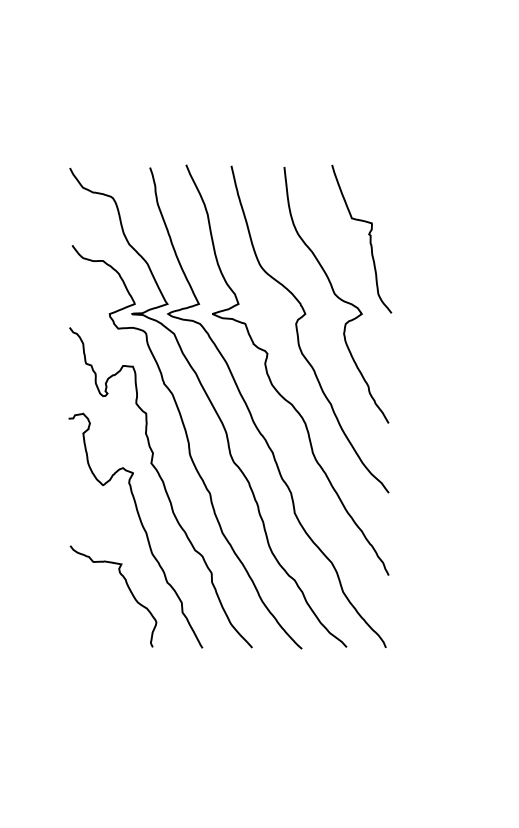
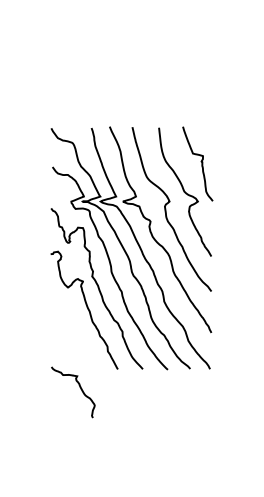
curve: (127, 590) -> (80, 389), moved

